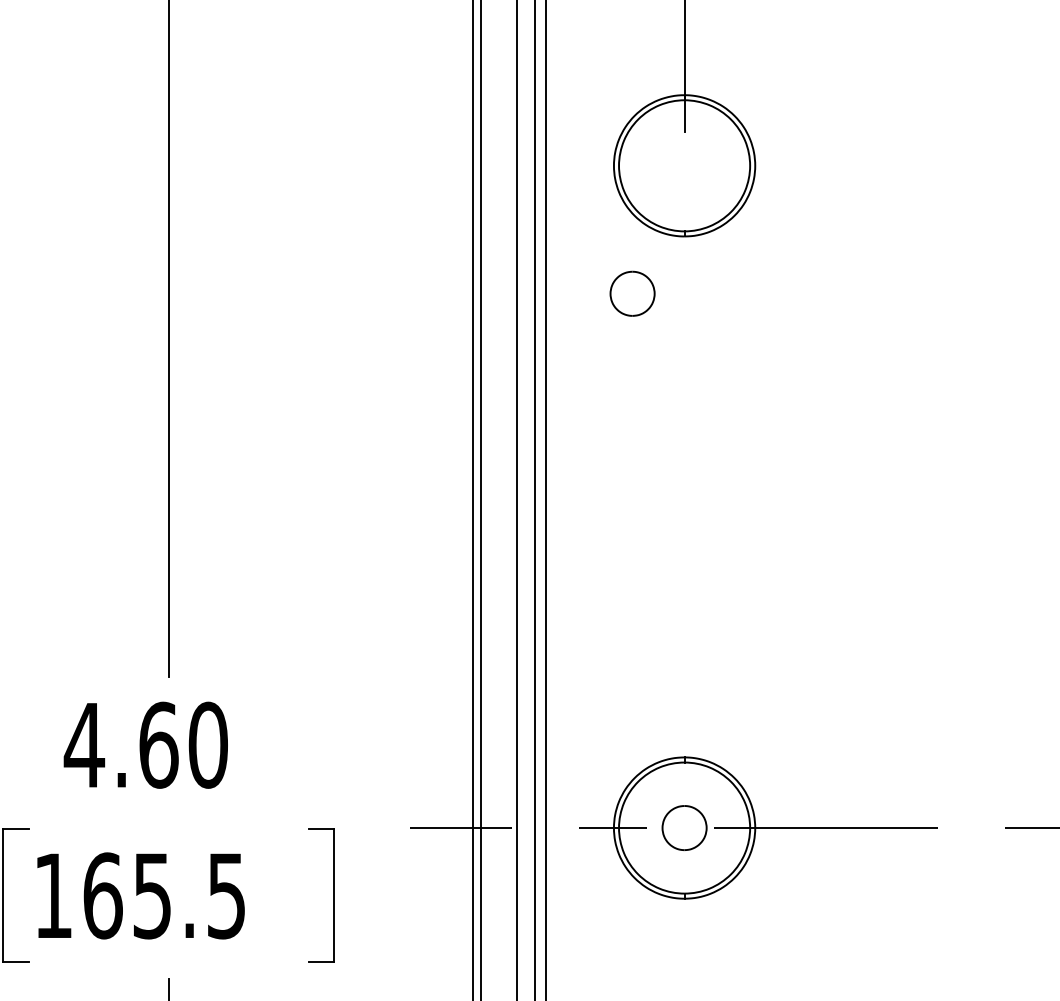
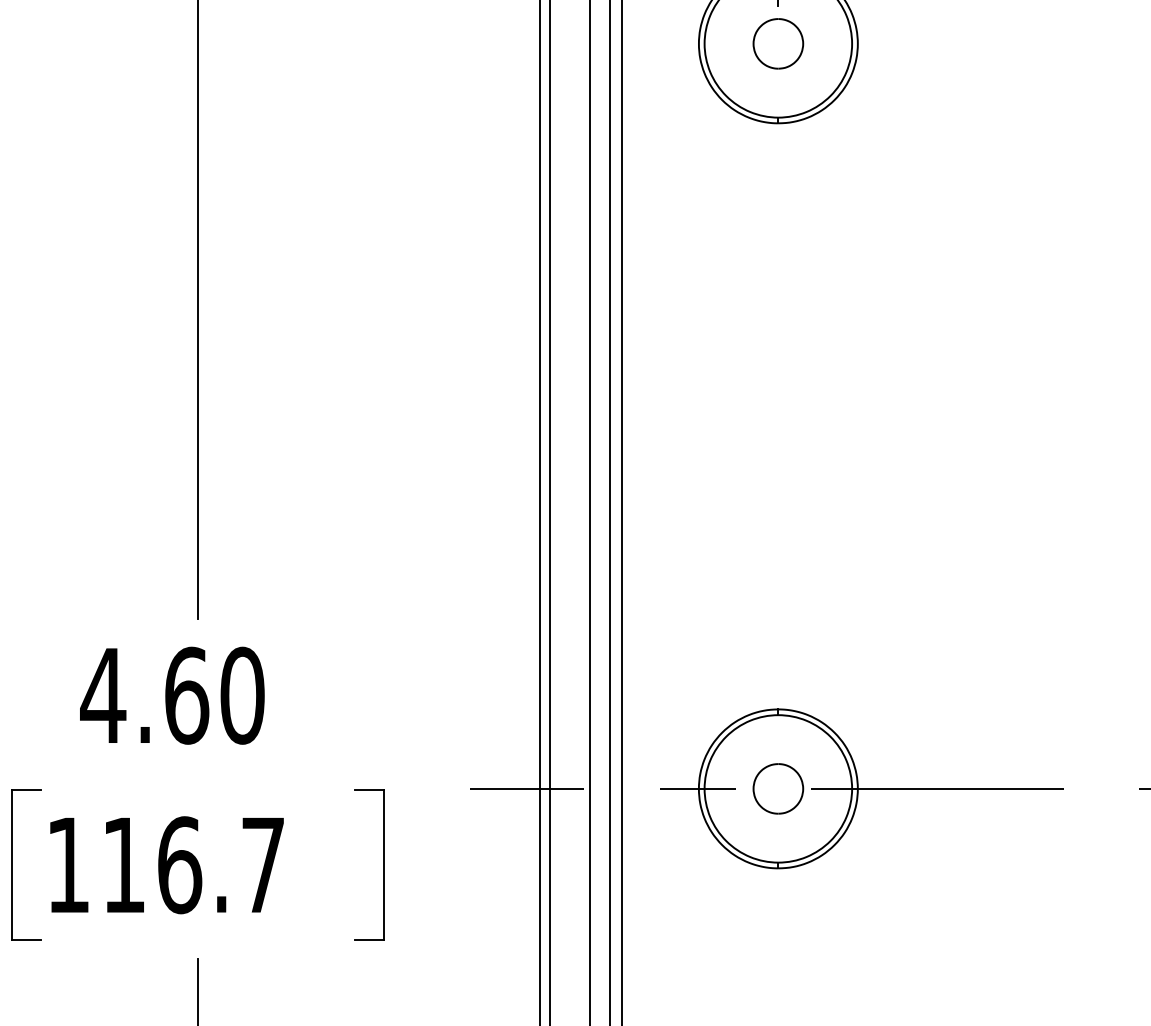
part: (632, 293) -> (778, 43), moved
text: (163, 895) -> (192, 864), 165.5 -> 116.7

